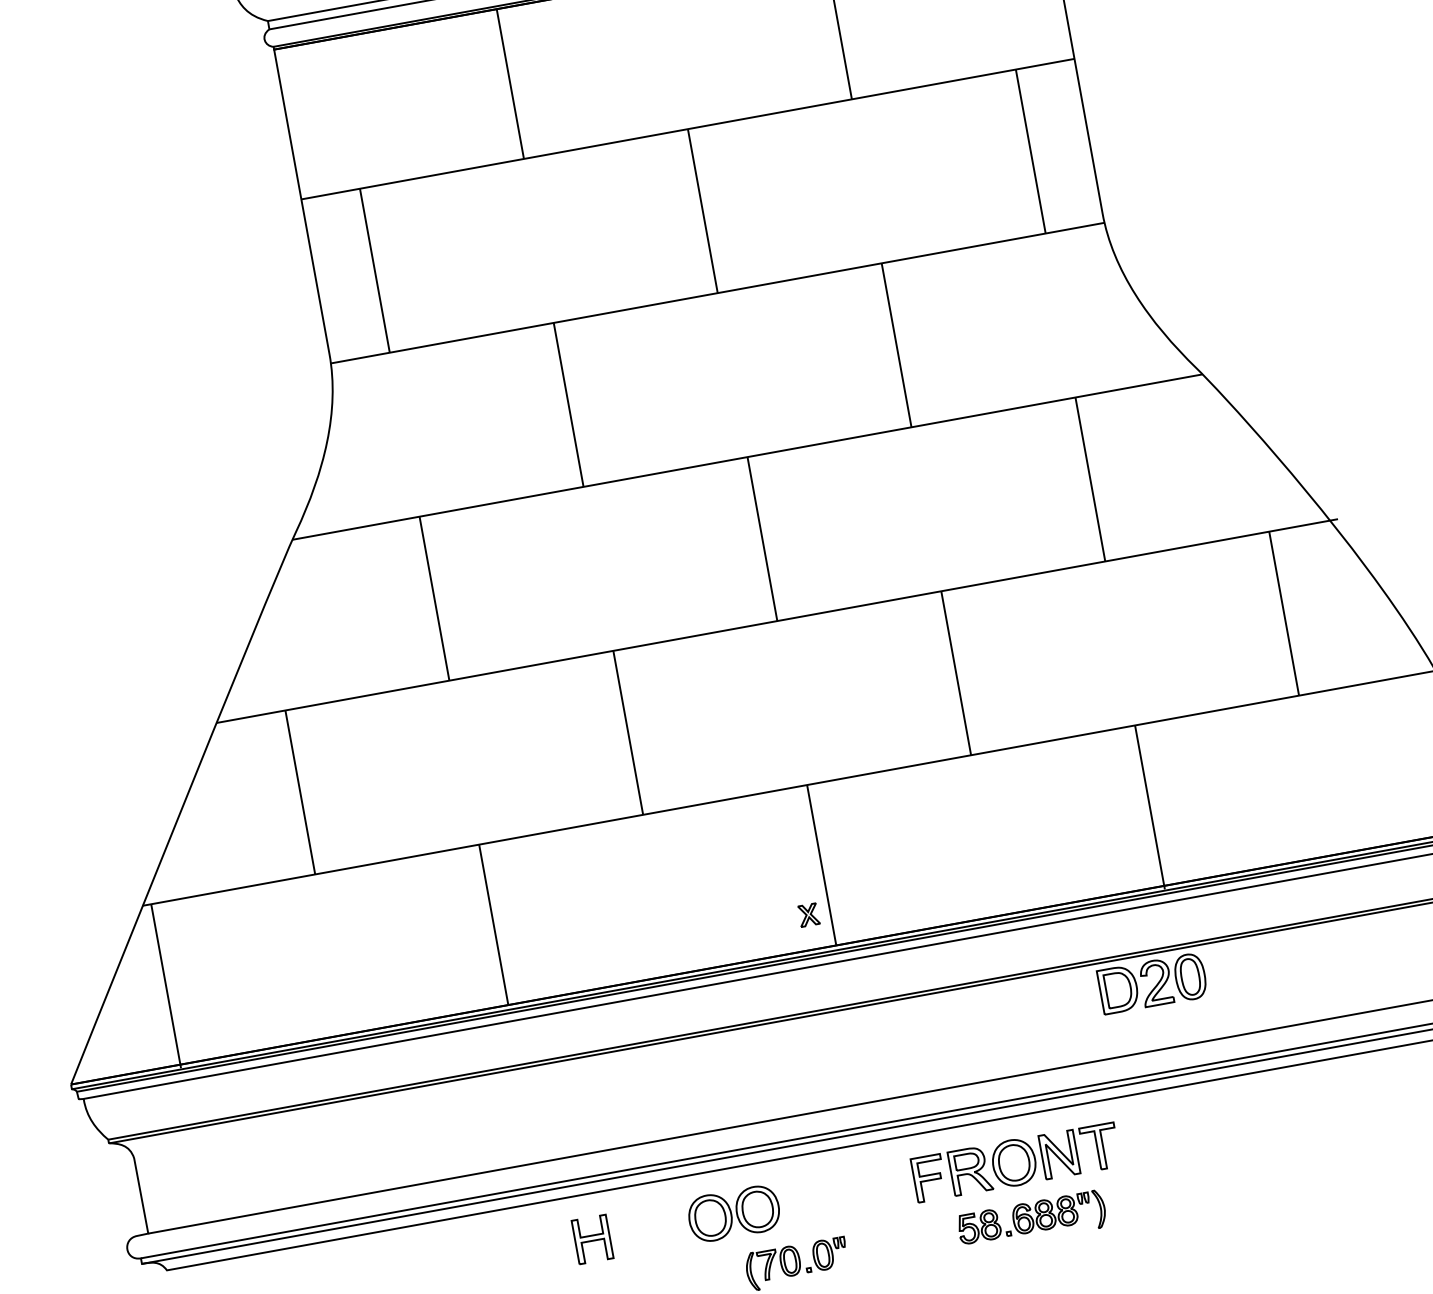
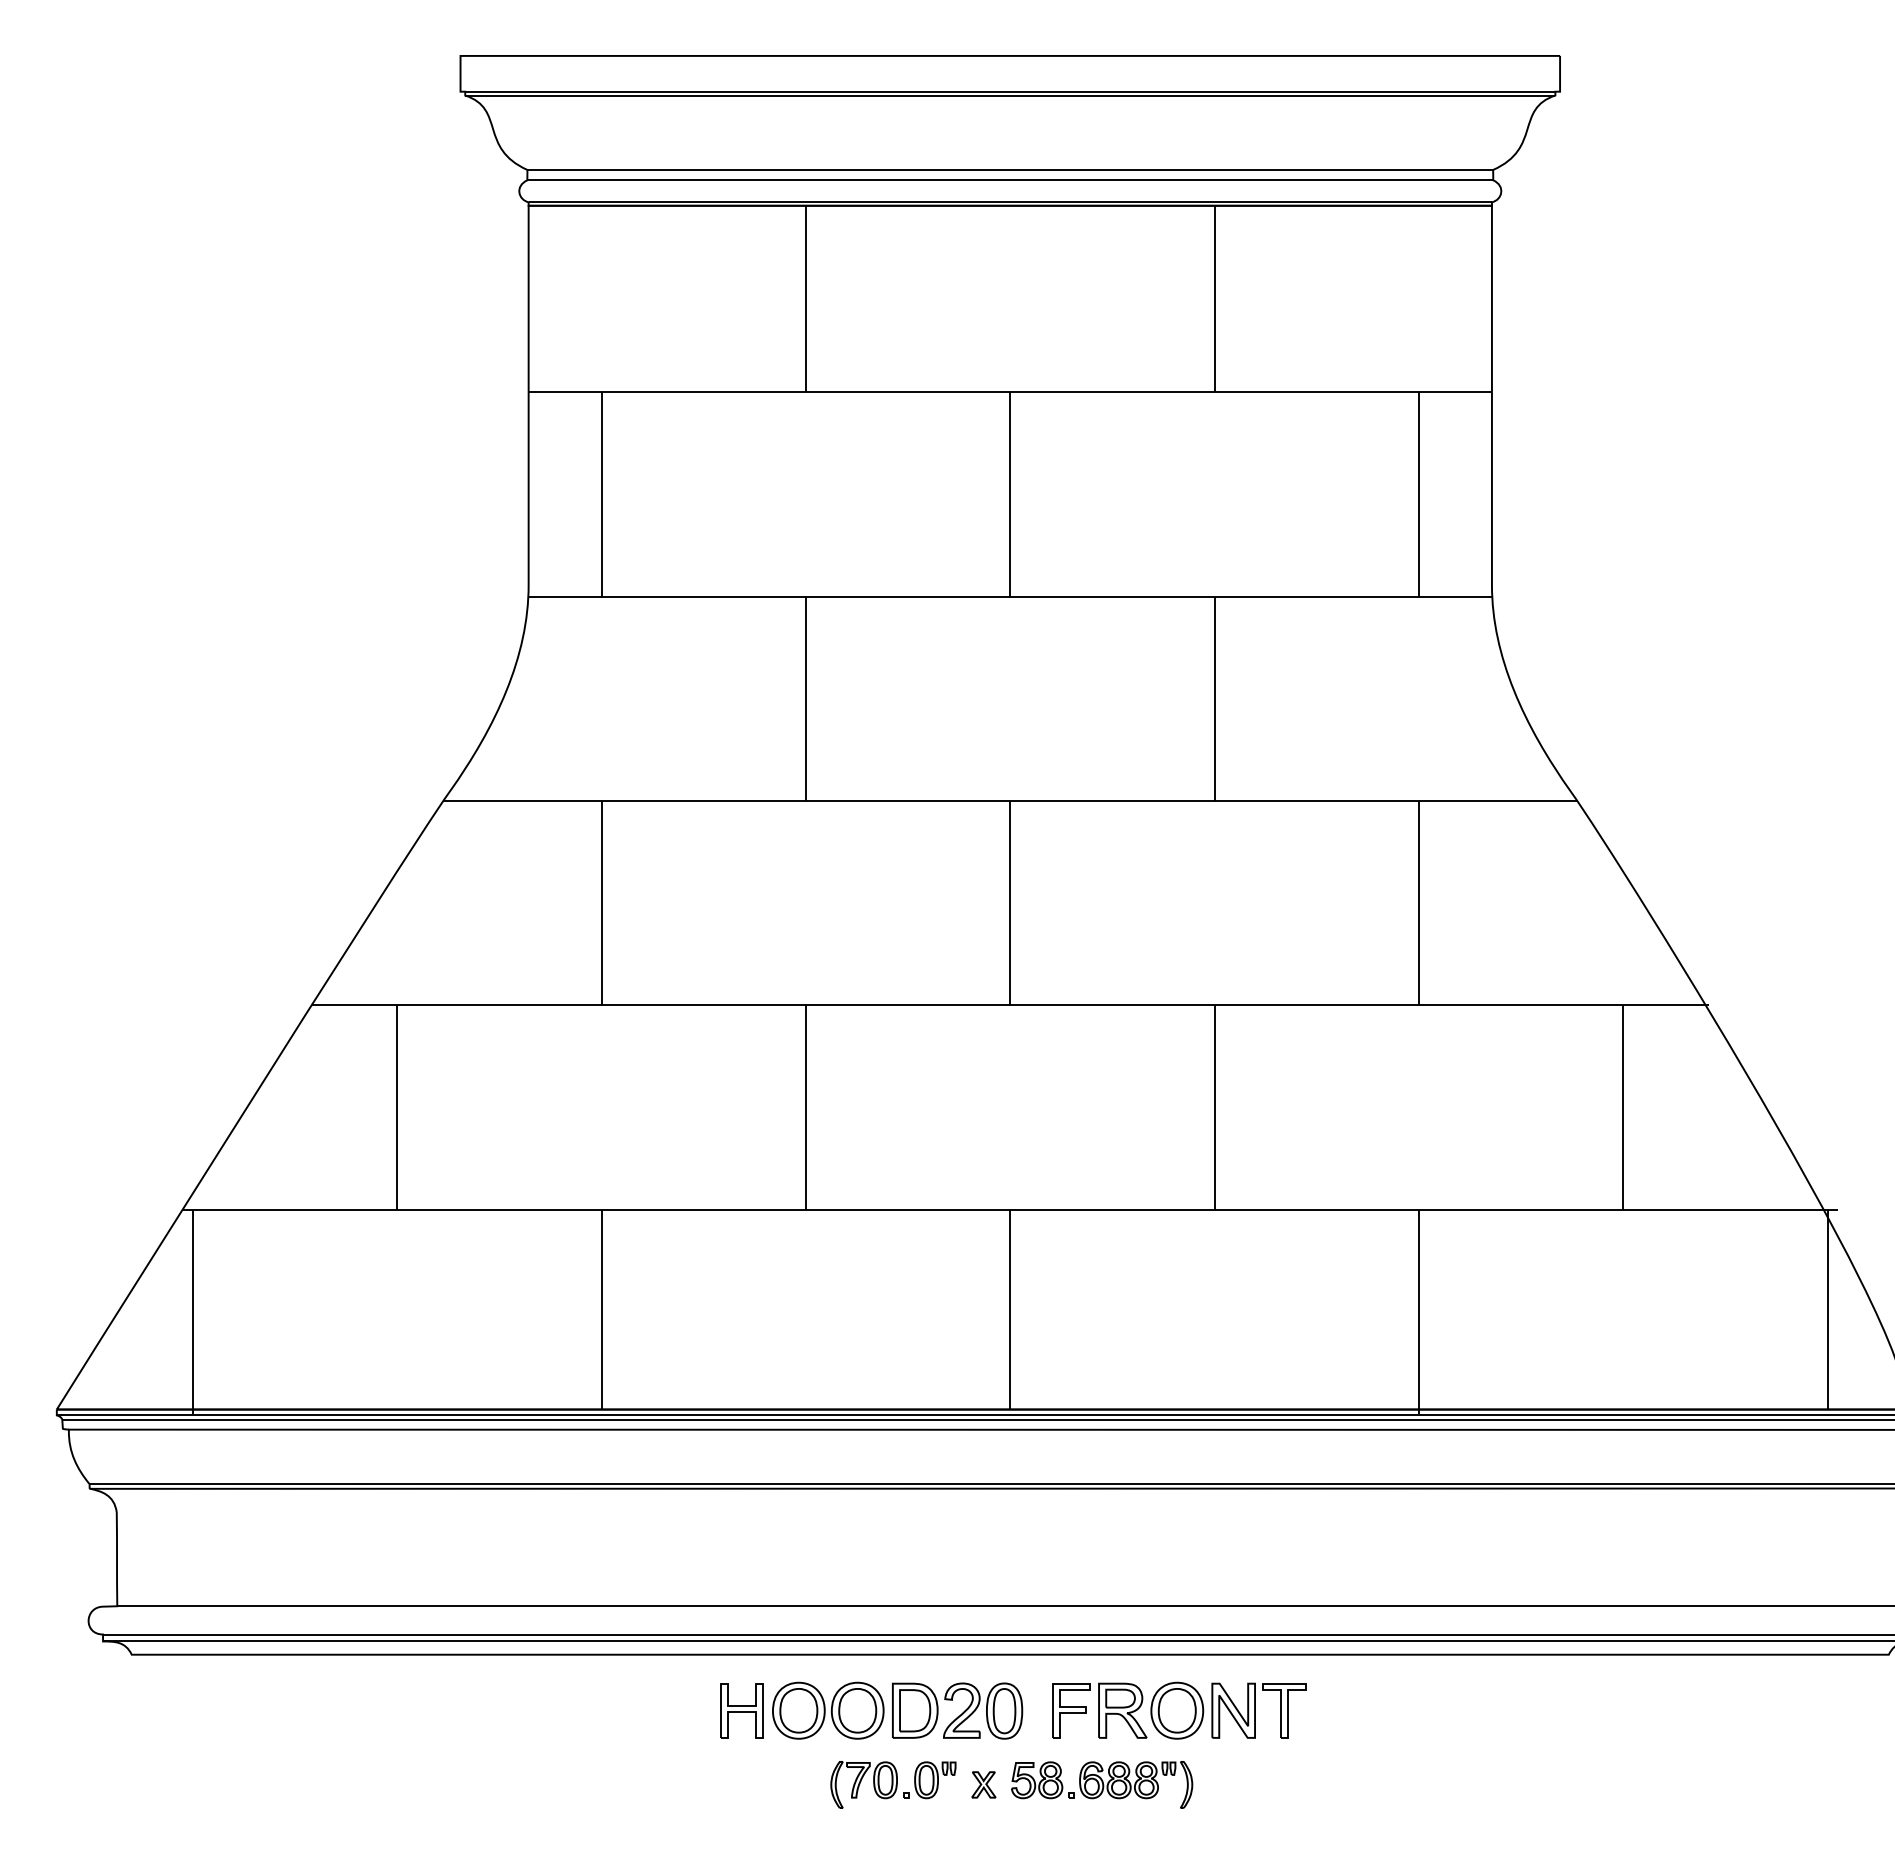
part: (808, 914) -> (983, 1784), moved
part: (1152, 983) -> (957, 1710), moved
part: (1032, 1220) -> (1102, 1784), moved
part: (592, 1239) -> (741, 1710), moved

